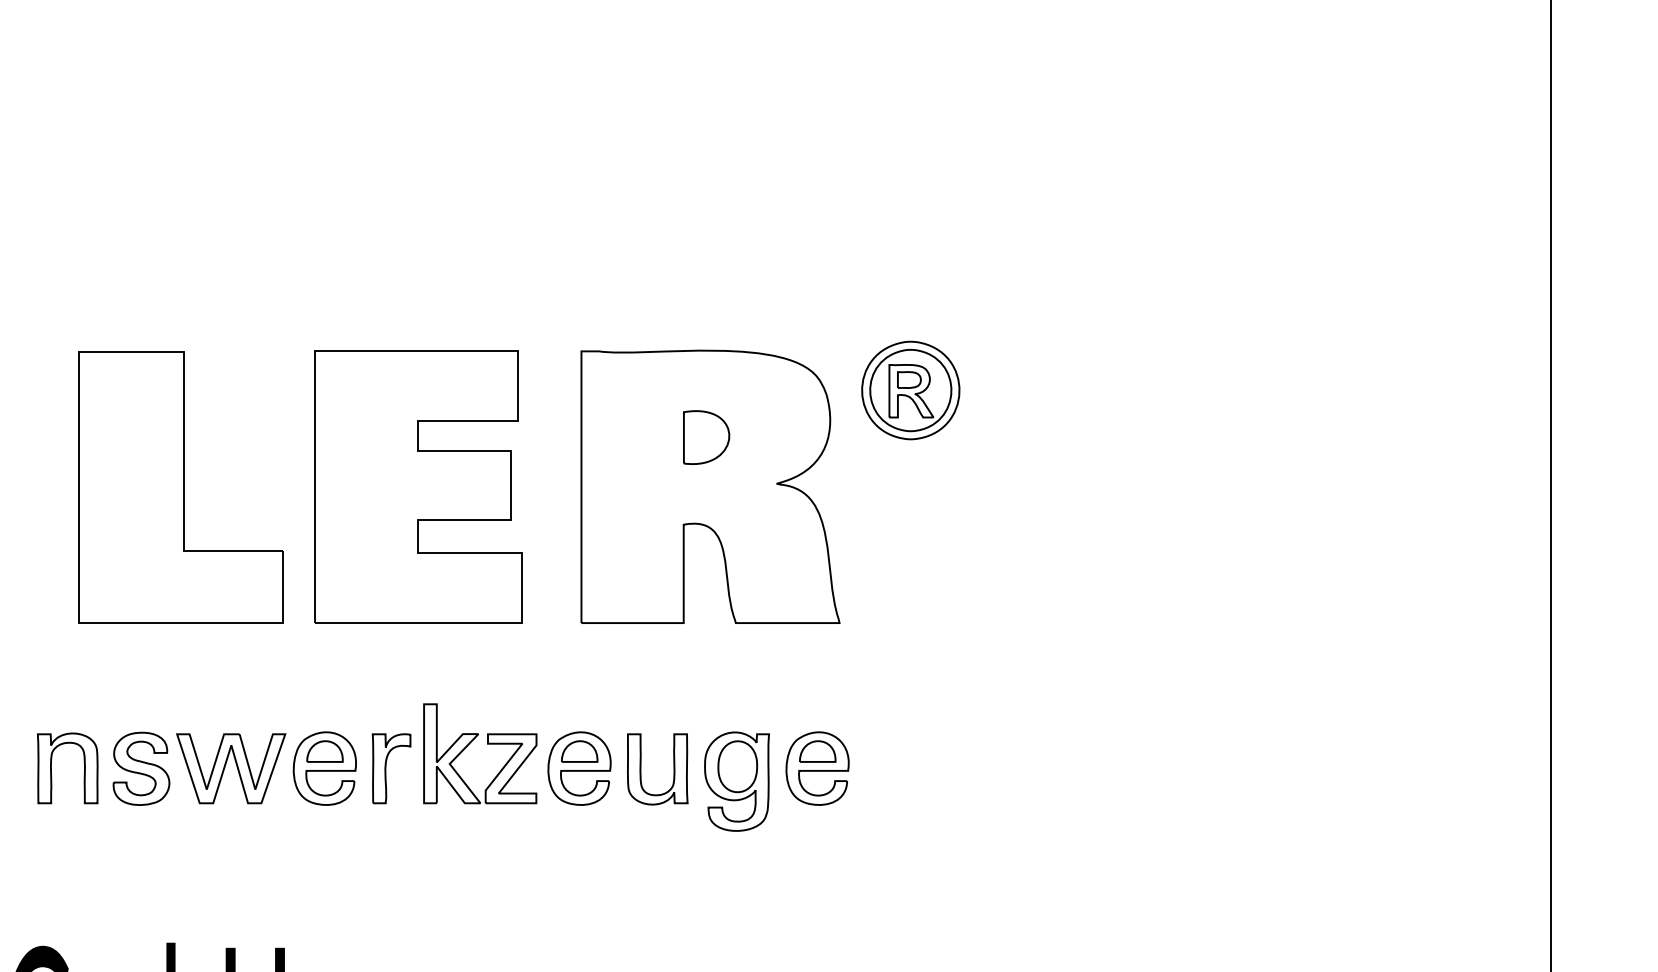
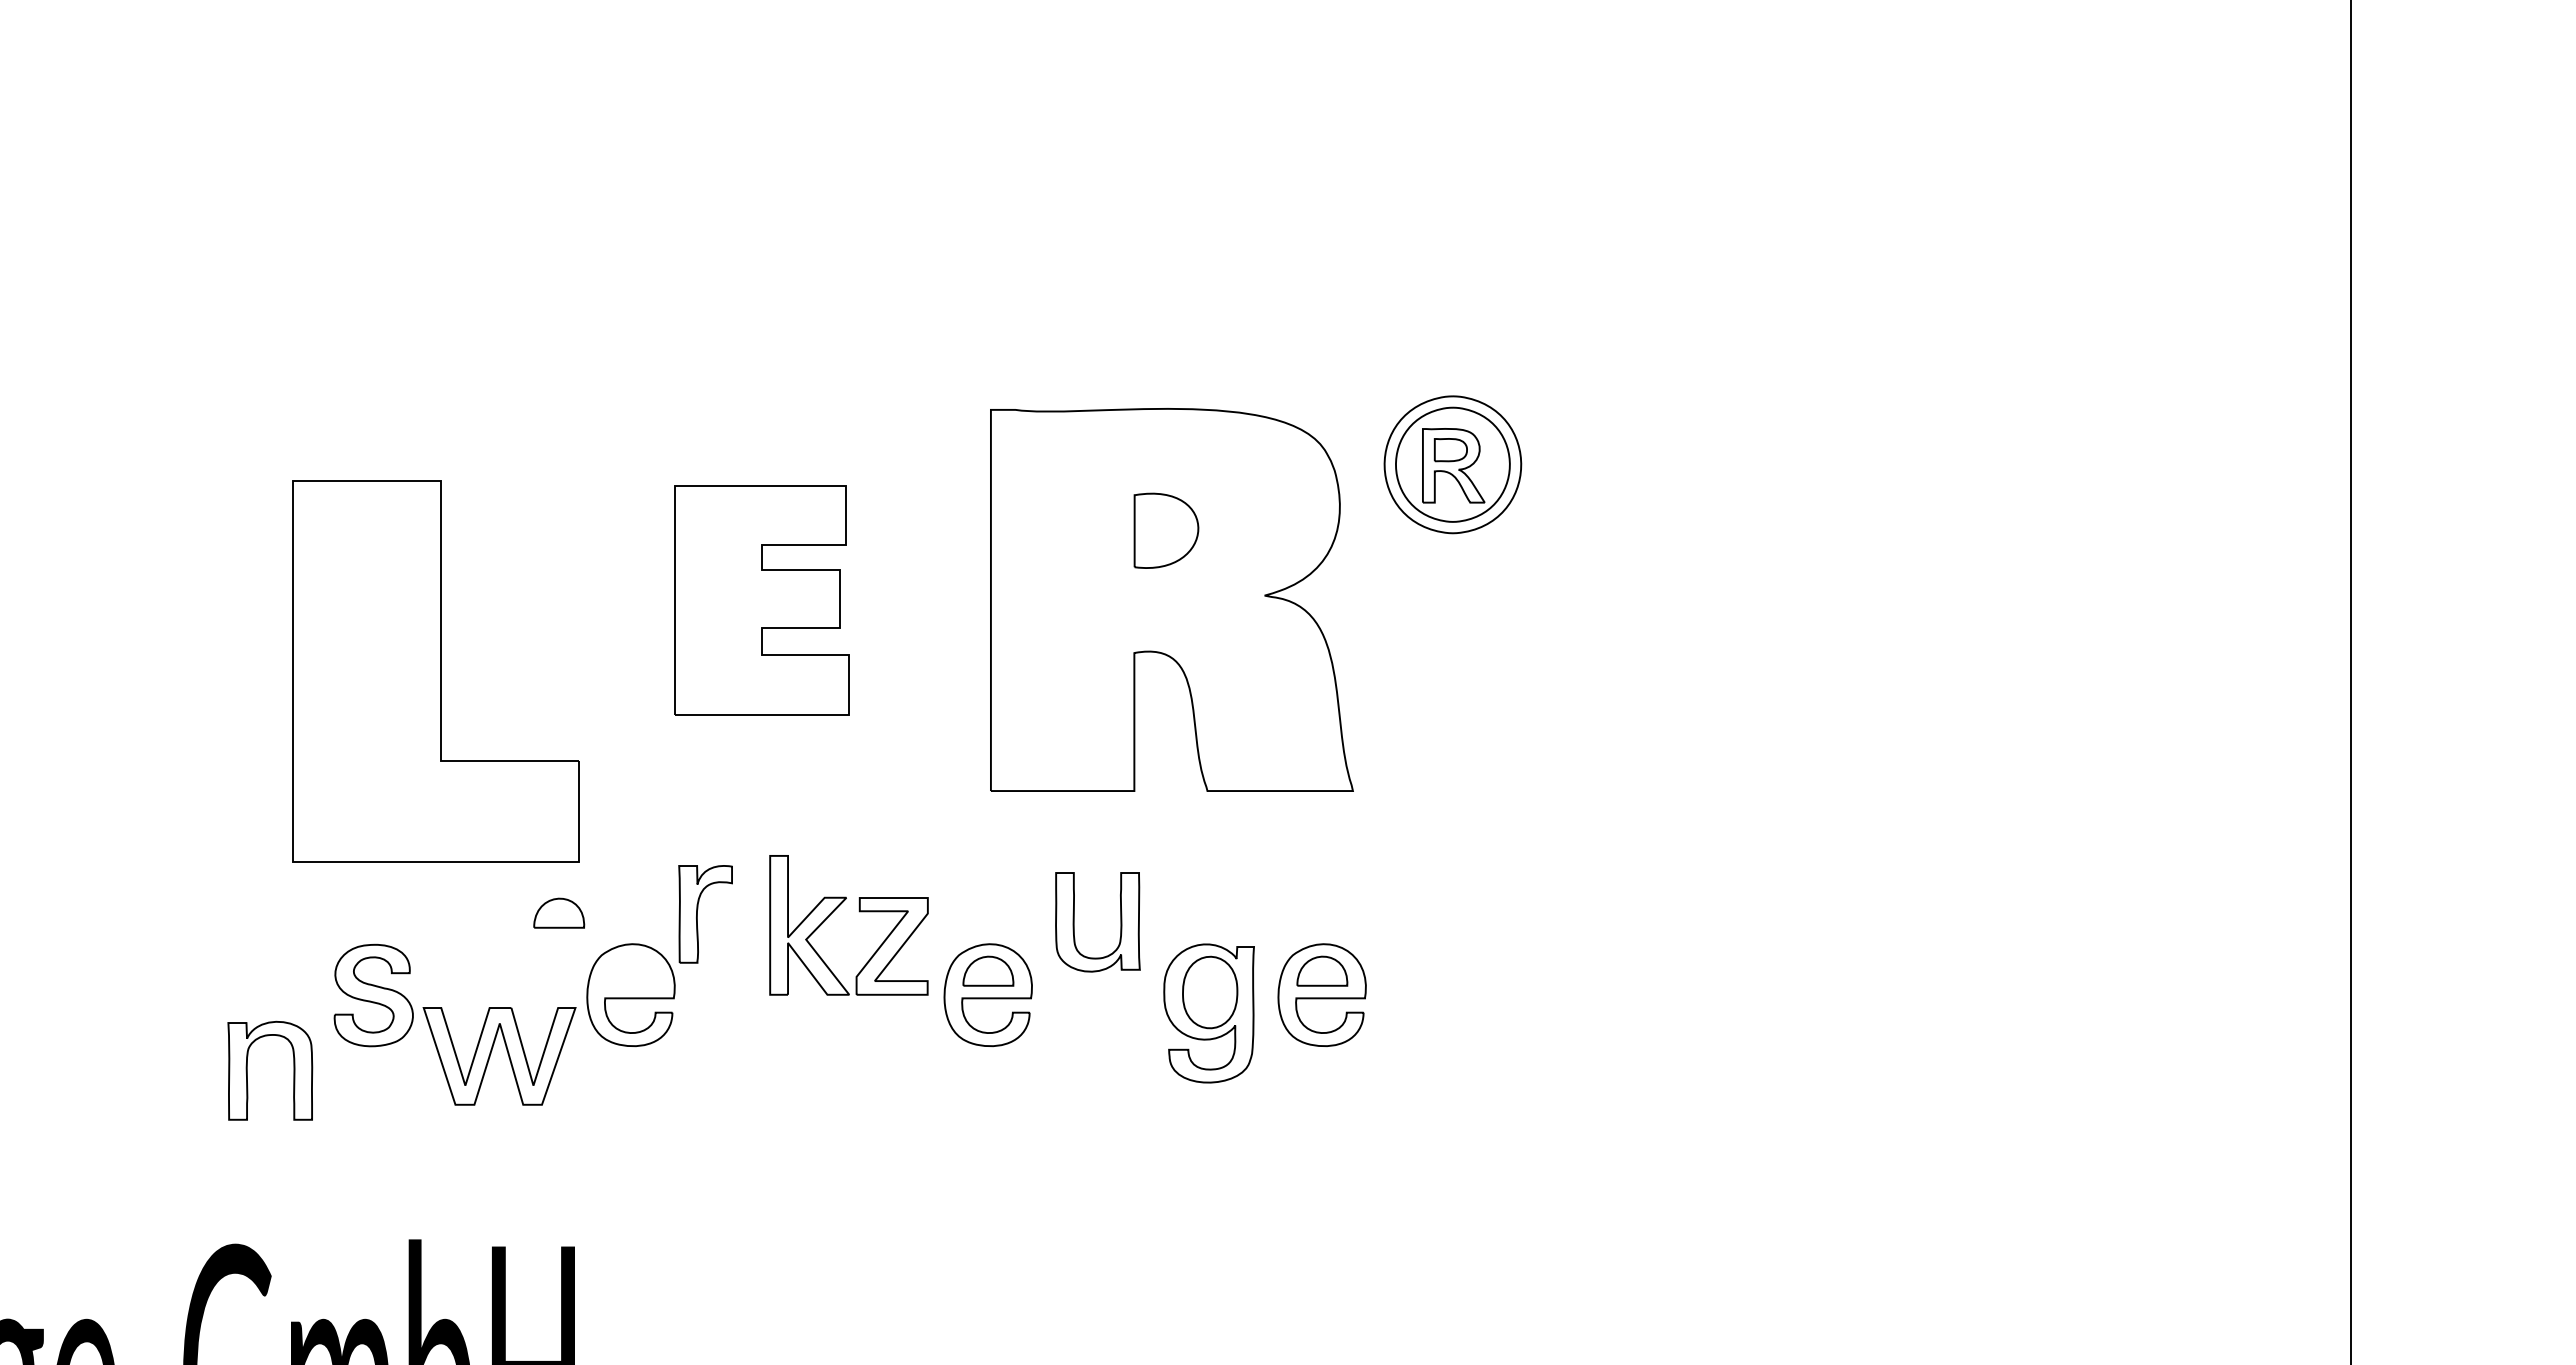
part: (180, 487) -> (435, 671), moved
part: (417, 487) -> (761, 600), size x0.6
part: (487, 744) -> (859, 912), moved
part: (325, 751) -> (559, 912), moved
part: (225, 767) -> (491, 1054), moved
part: (51, 768) -> (247, 1070), moved
part: (385, 768) -> (697, 914), moved
part: (641, 769) -> (1074, 922), moved

